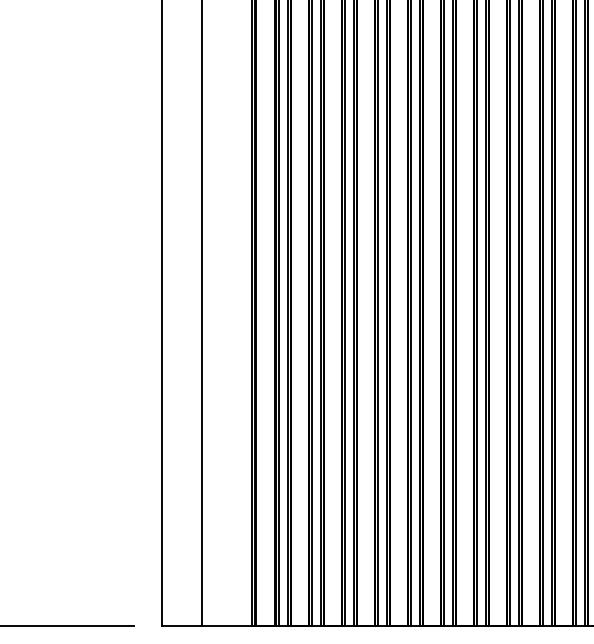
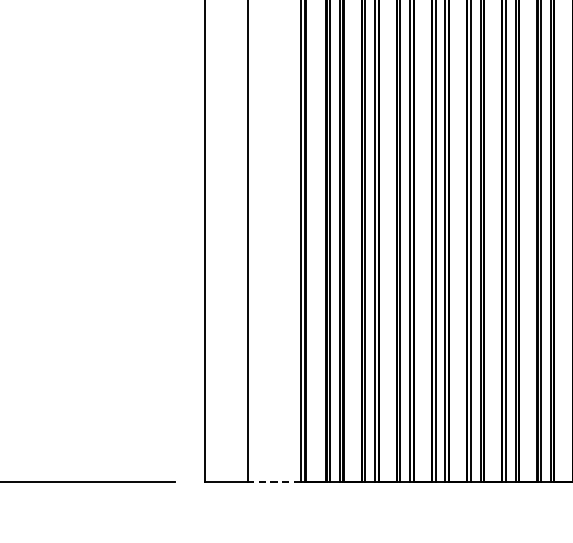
line: (226, 626) -> (274, 482), solid -> dashed

